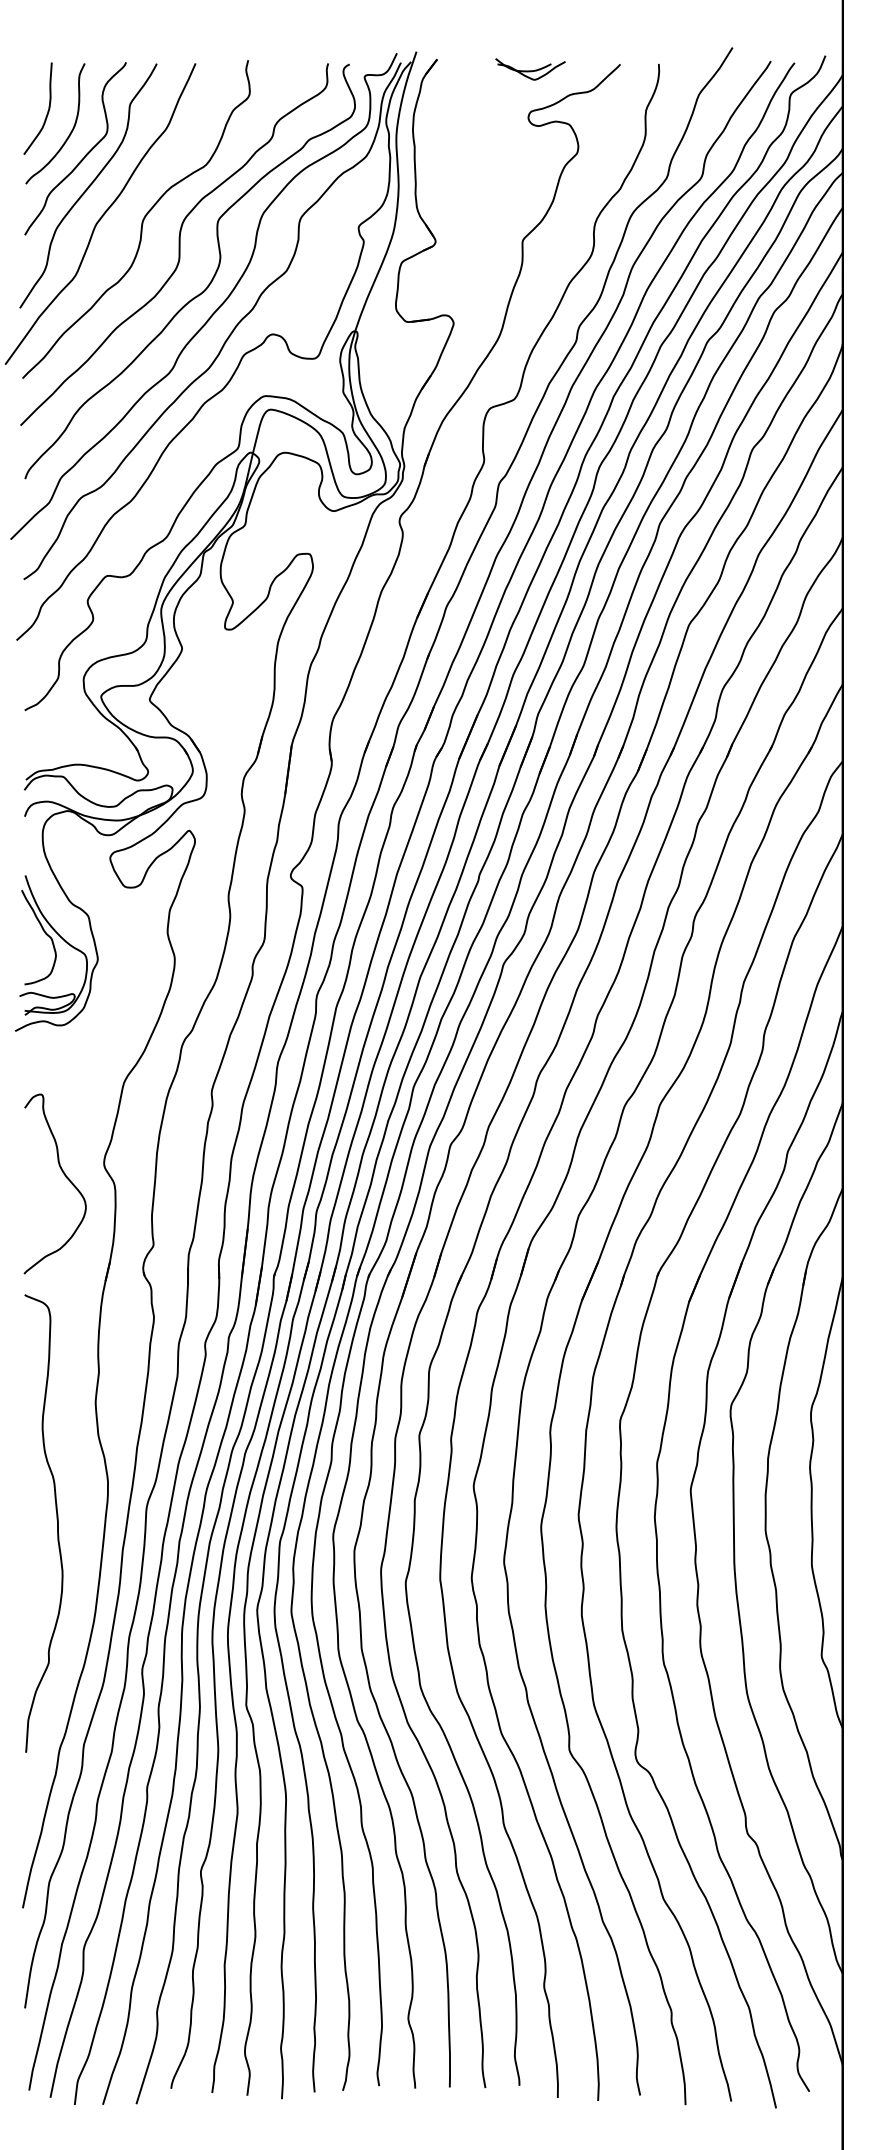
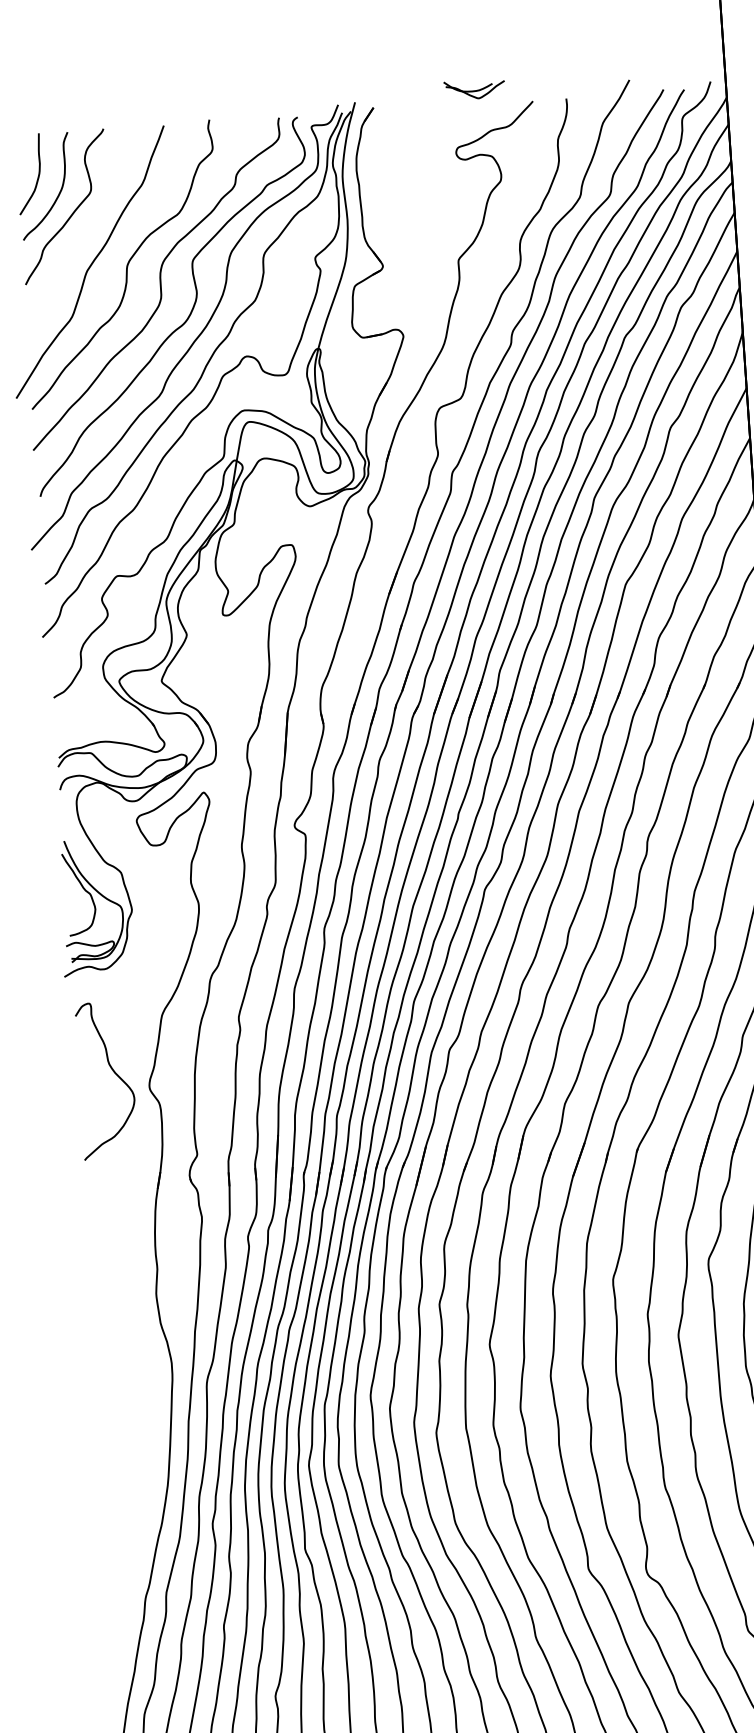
part: (530, 69) -> (474, 89), moved
curve: (88, 185) -> (78, 237), removed
curve: (65, 1177) -> (114, 1074), moved
curve: (56, 1519) -> (129, 1398), removed

